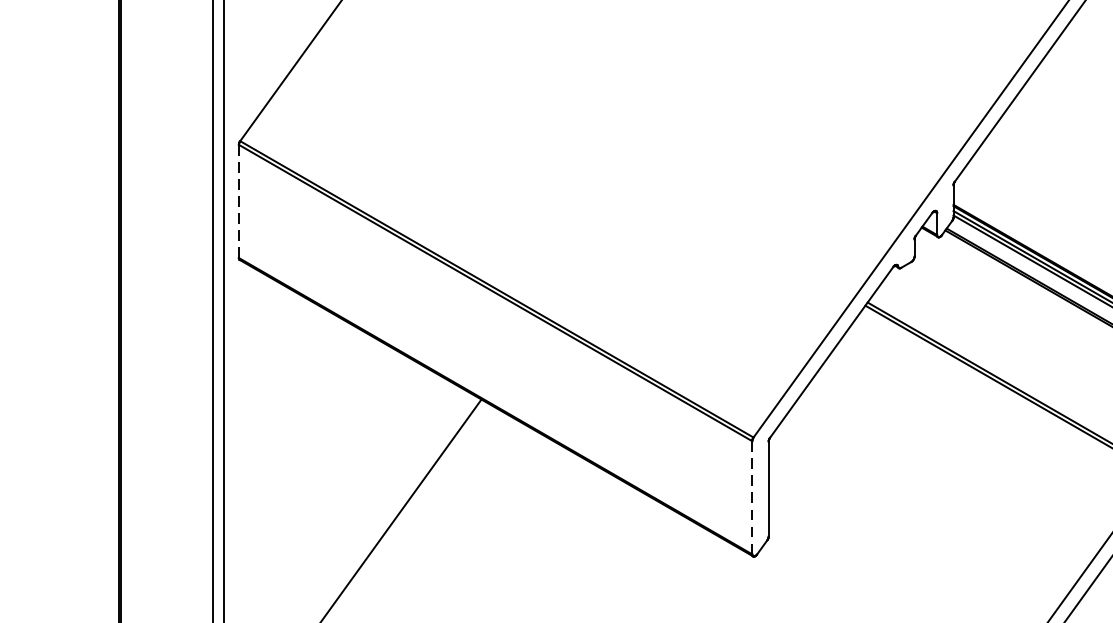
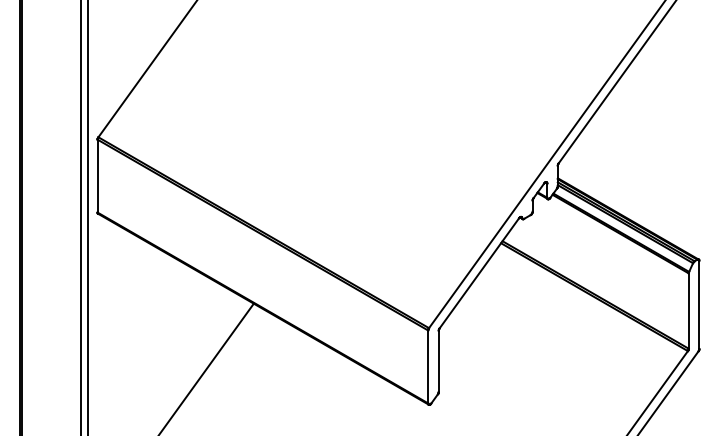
line: (238, 200) -> (97, 175), dashed -> solid
line: (752, 498) -> (428, 367), dashed -> solid

